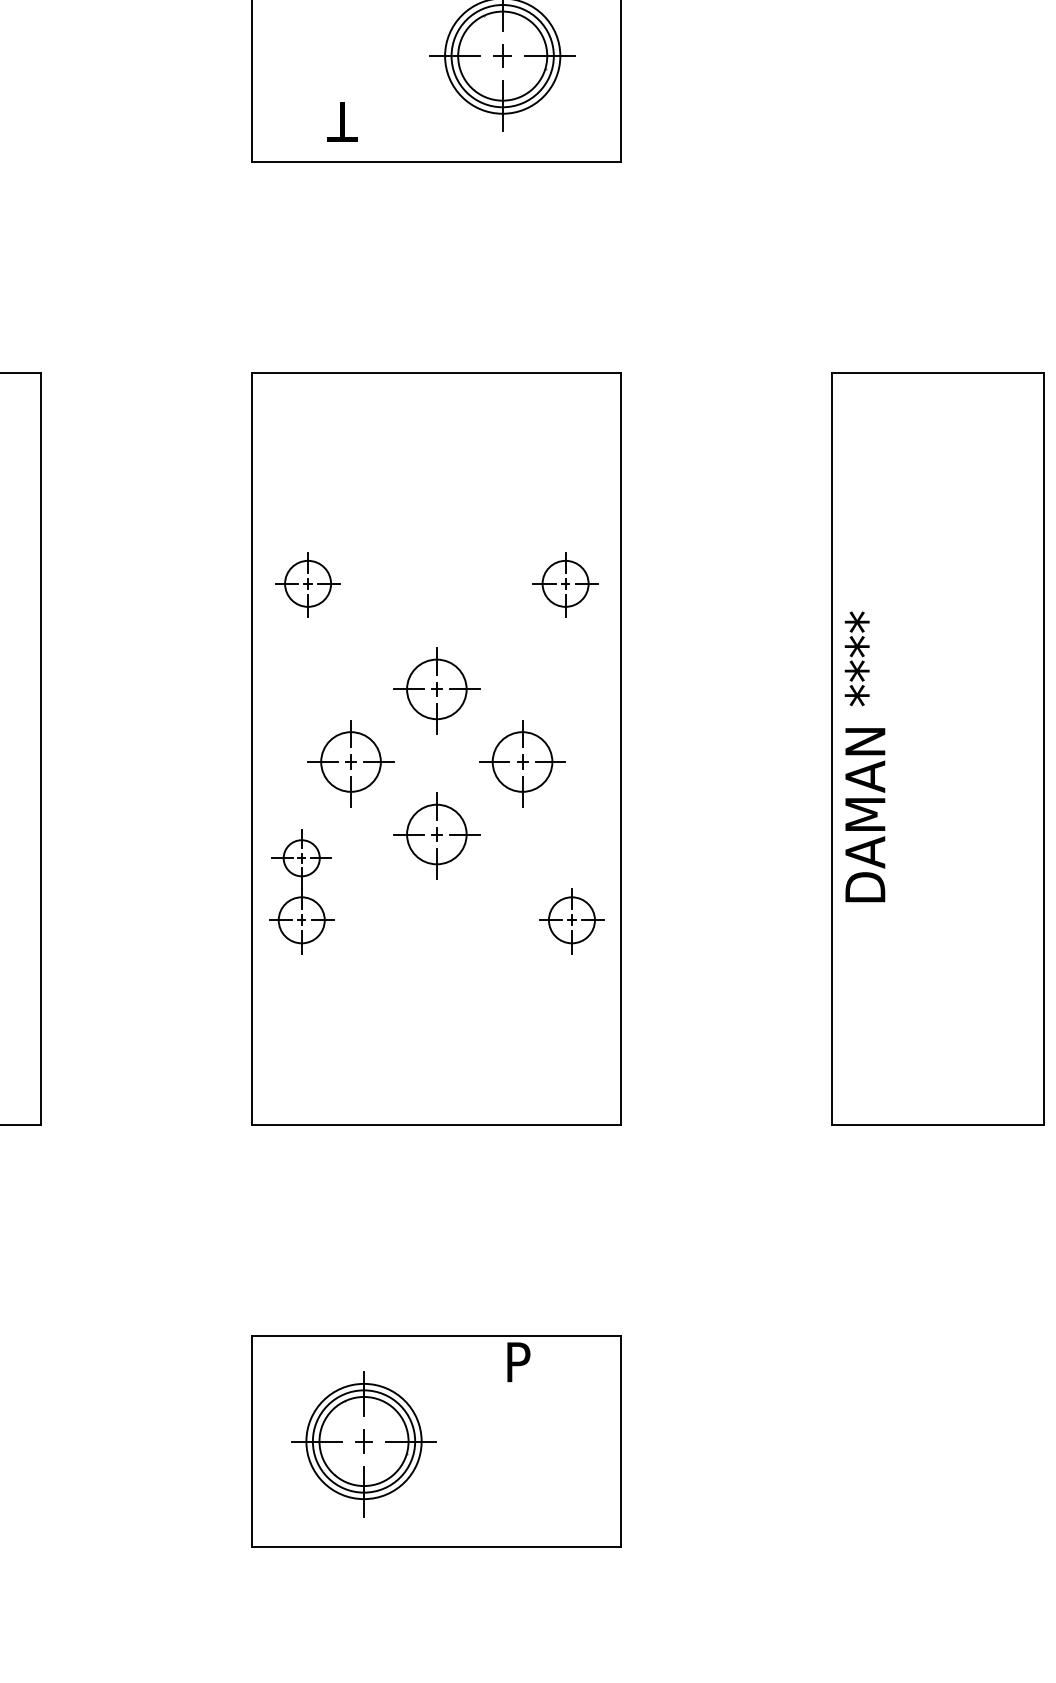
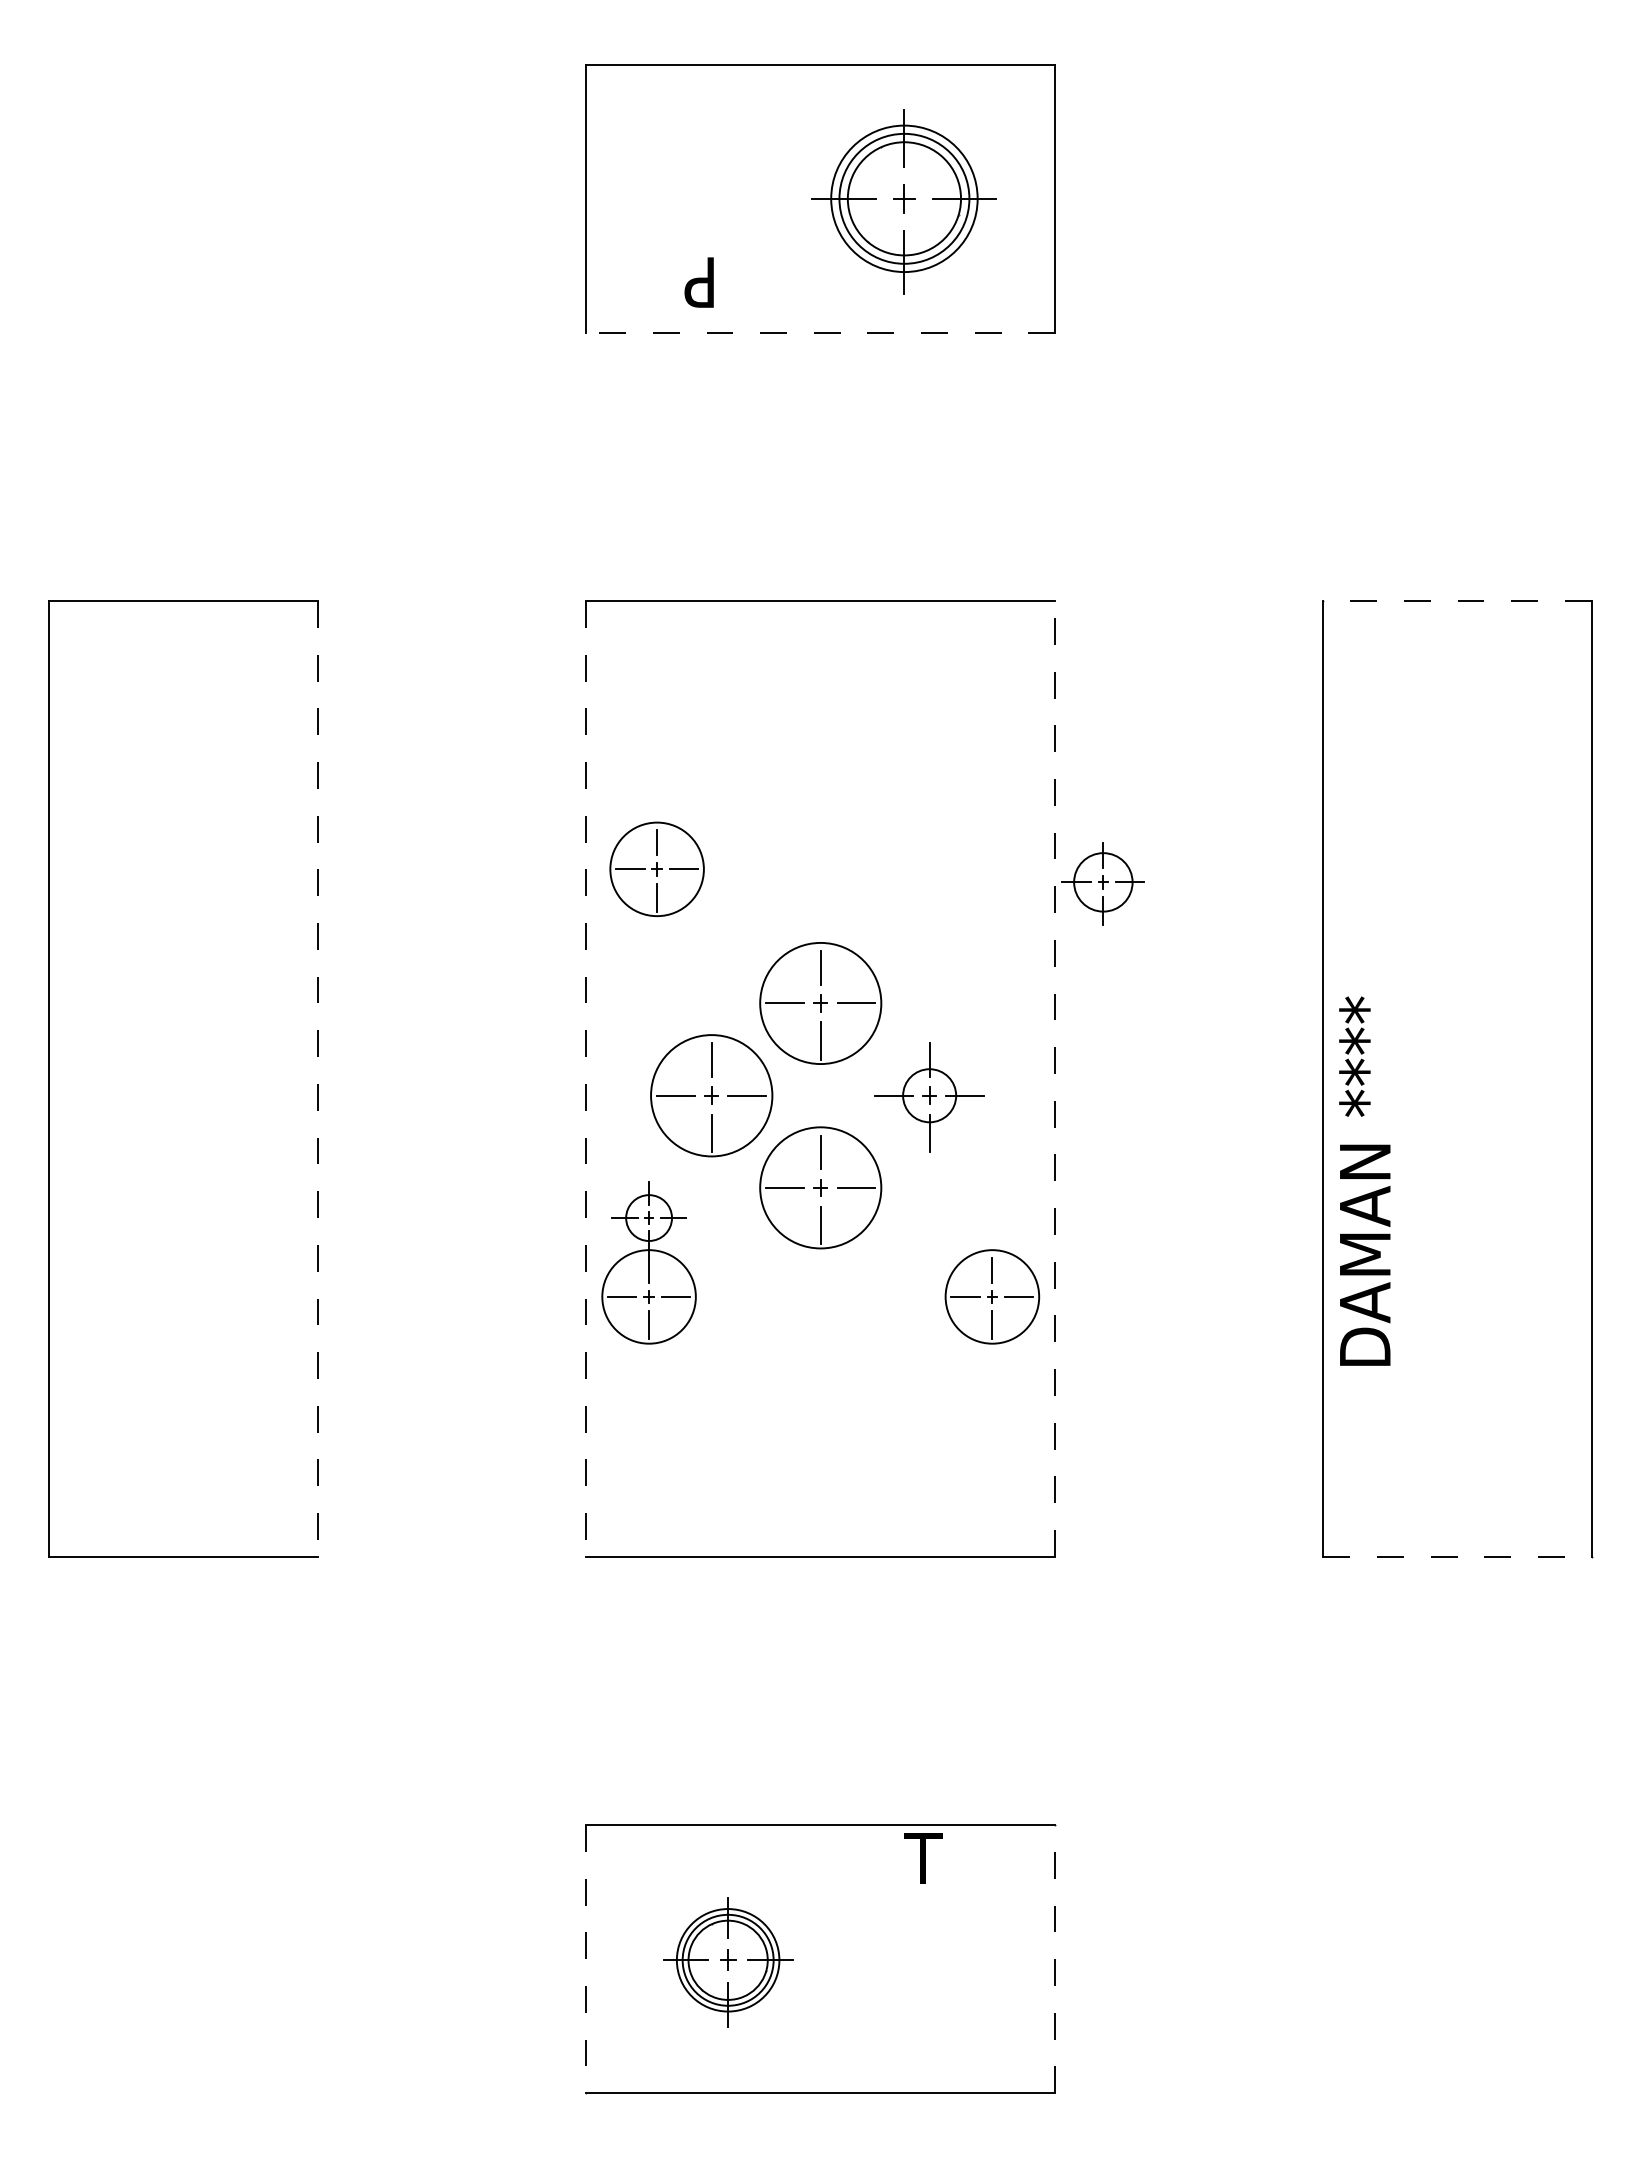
text: (342, 121) -> (700, 282), T -> P
line: (436, 161) -> (820, 332), solid -> dashed
line: (937, 373) -> (1457, 601), solid -> dashed
circle: (307, 583) -> (656, 869), size x1.6
part: (564, 584) -> (1102, 883), moved
circle: (436, 689) -> (820, 1003), size x1.6
line: (40, 749) -> (317, 1079), solid -> dashed
line: (251, 749) -> (585, 1079), solid -> dashed
line: (621, 749) -> (1055, 1079), solid -> dashed
text: (864, 756) -> (1364, 1180), moved
circle: (350, 761) -> (711, 1095), size x1.6
circle: (522, 761) -> (929, 1095), size x0.7
circle: (436, 834) -> (820, 1187), size x1.6
circle: (301, 920) -> (648, 1296), size x1.6
circle: (572, 920) -> (992, 1296), size x1.6
line: (938, 1124) -> (1458, 1556), solid -> dashed
text: (517, 1362) -> (923, 1858), P -> T
line: (621, 1440) -> (1055, 1958), solid -> dashed
line: (251, 1441) -> (585, 1959), solid -> dashed
part: (363, 1444) -> (727, 1962), size x0.7

